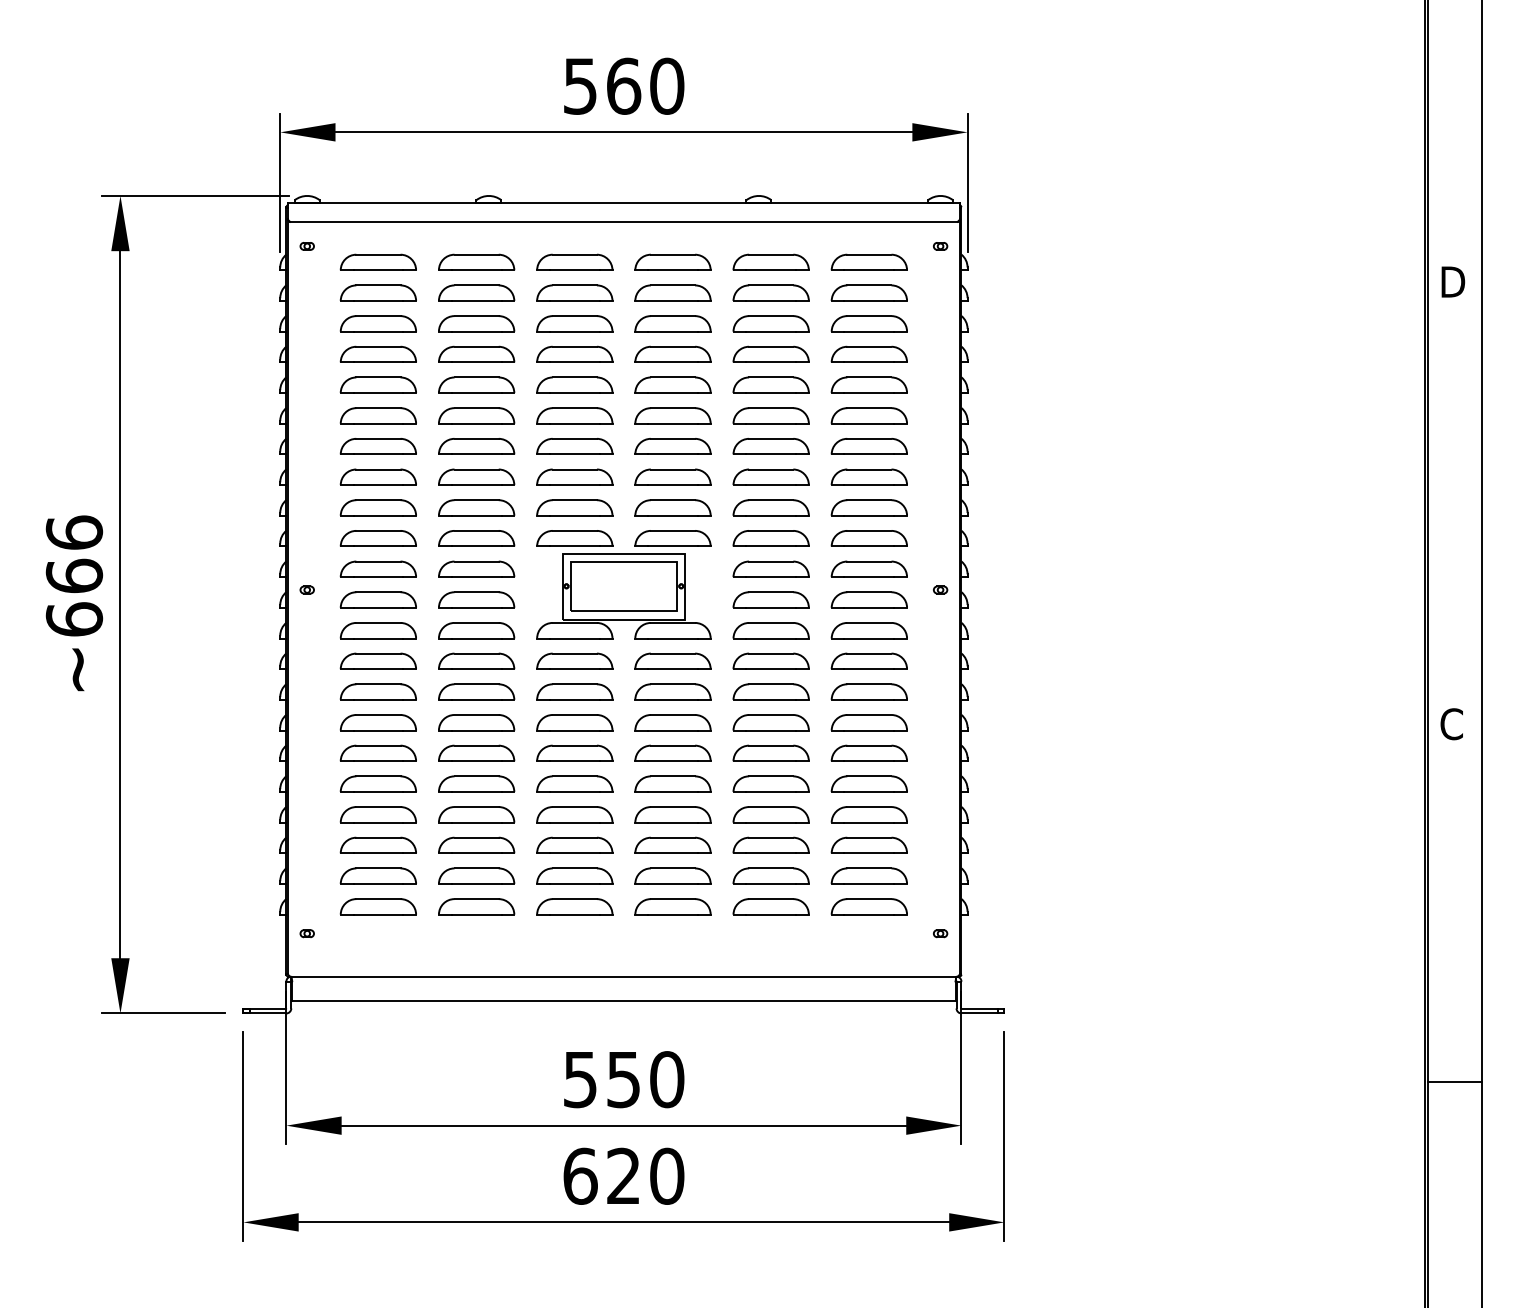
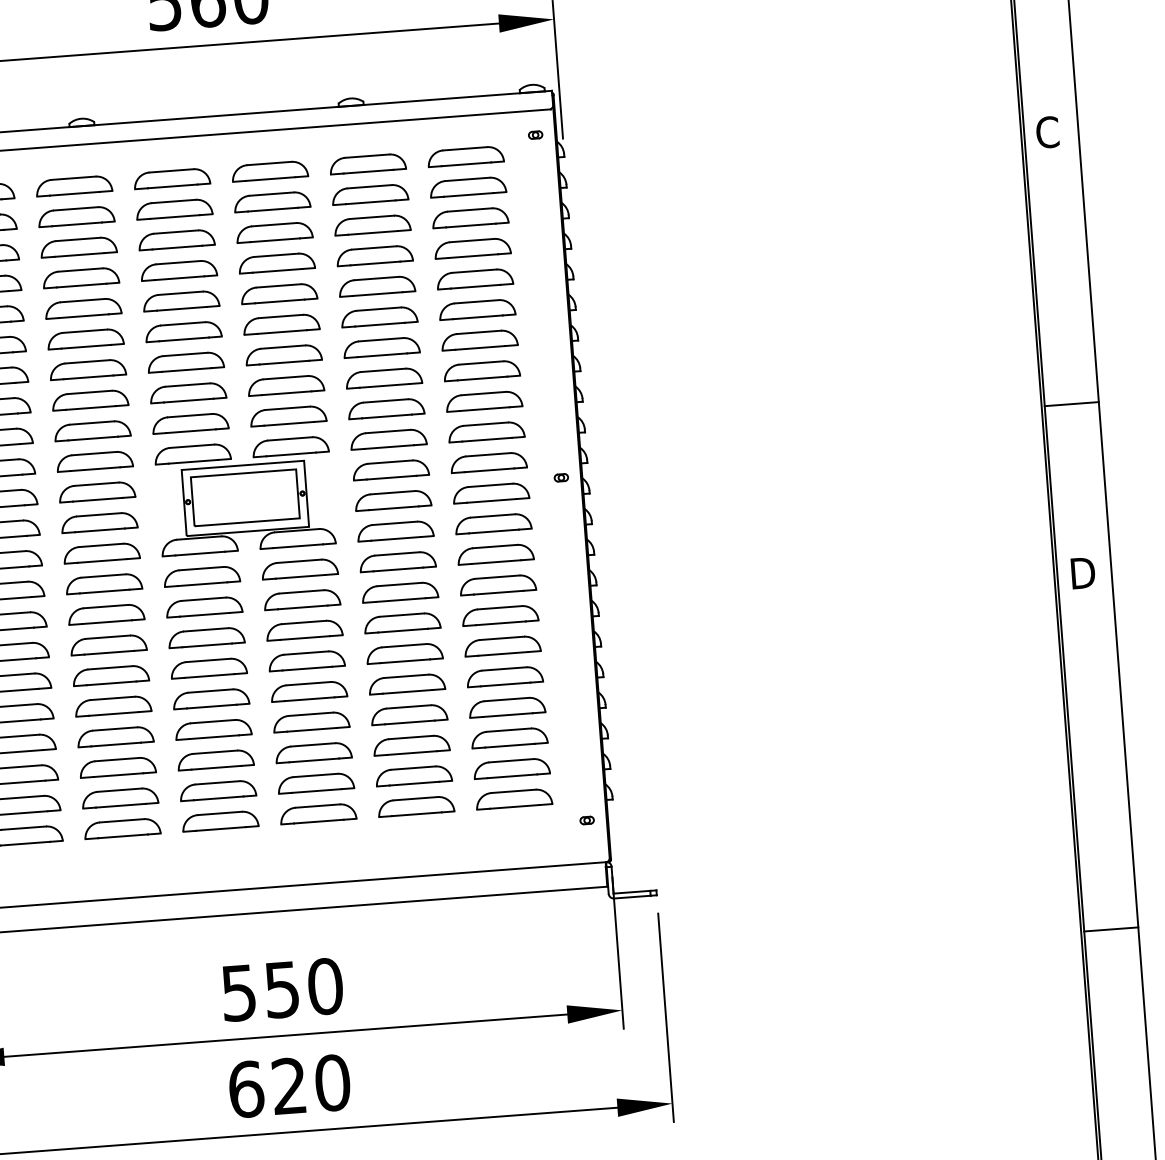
text: (1452, 282) -> (1048, 132), D -> C
line: (1454, 554) -> (1071, 403), added
text: (1452, 724) -> (1081, 573), C -> D

